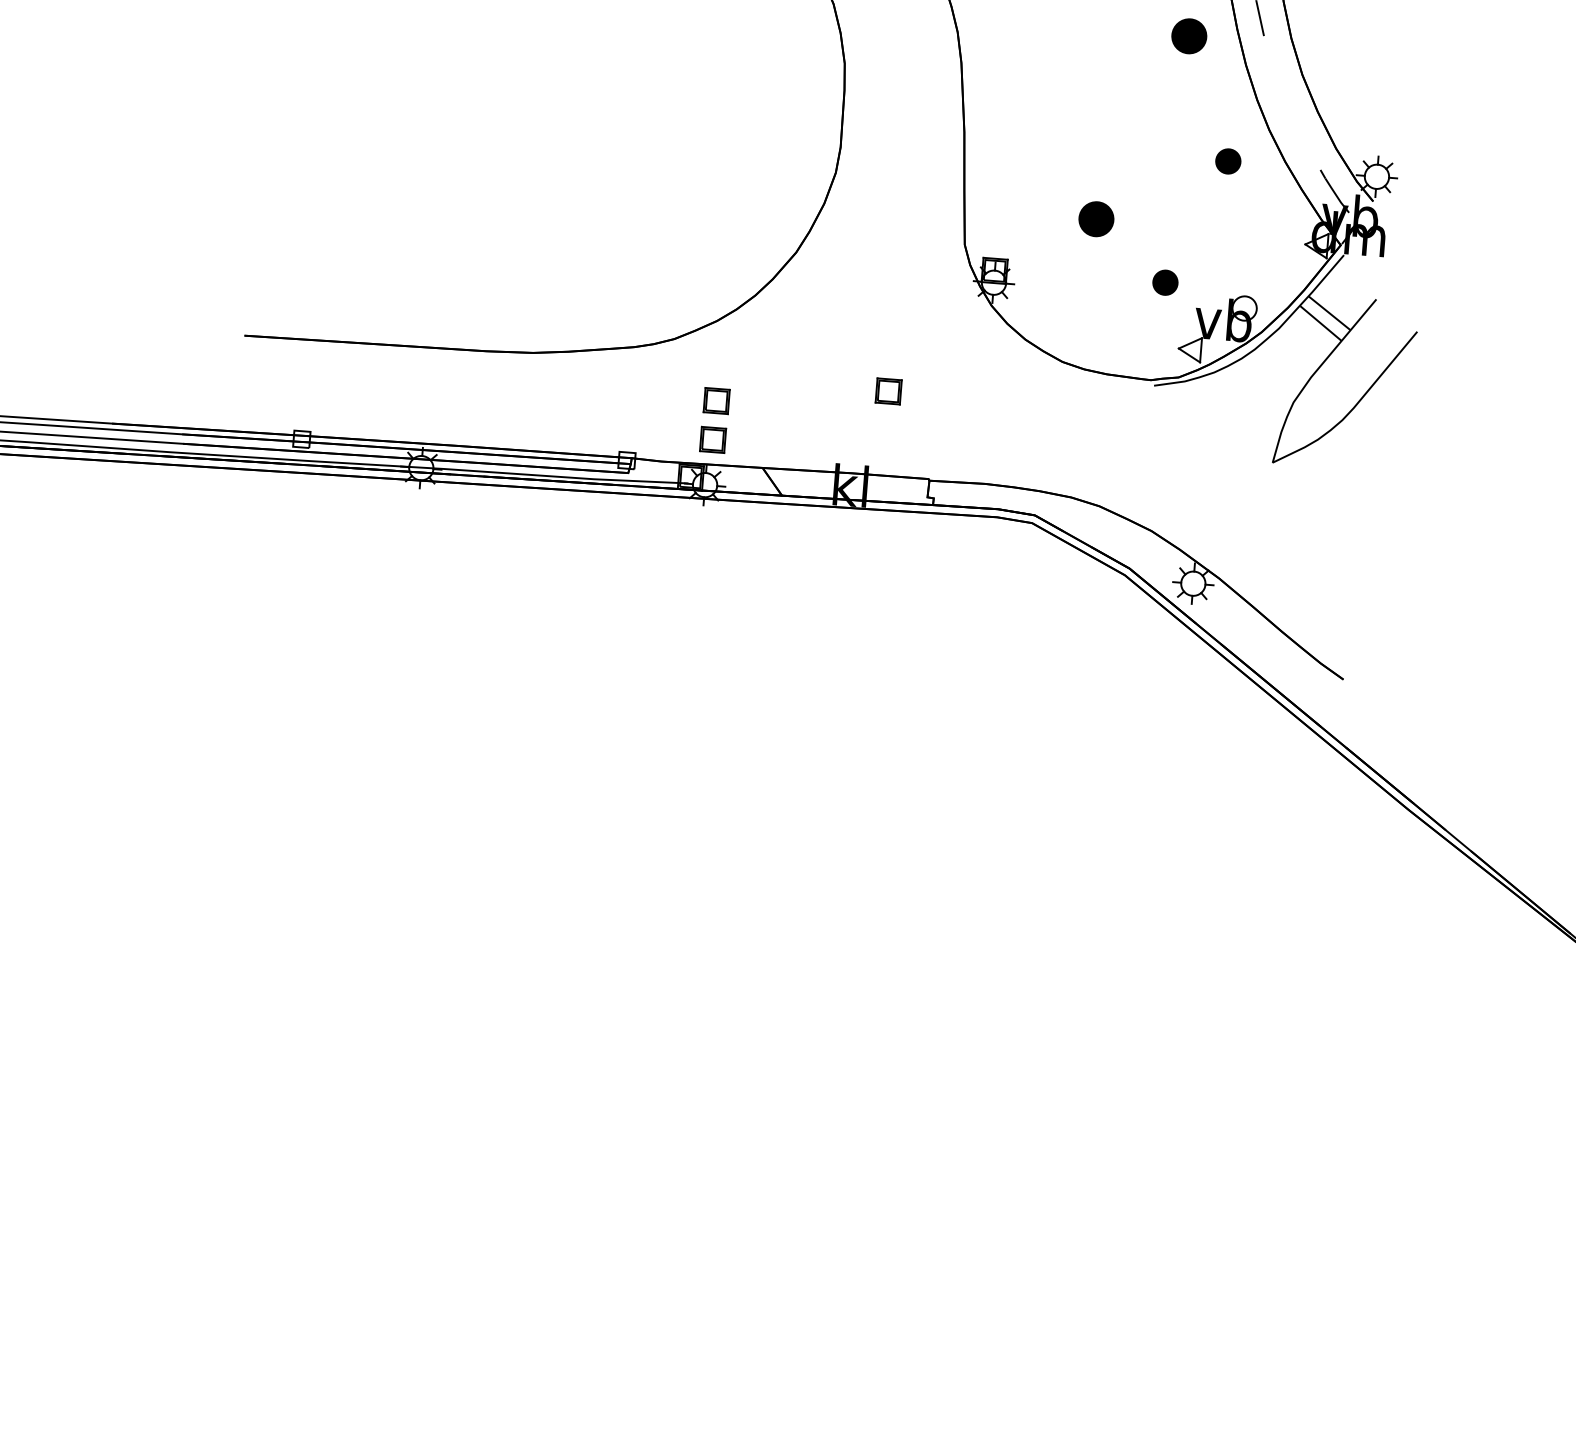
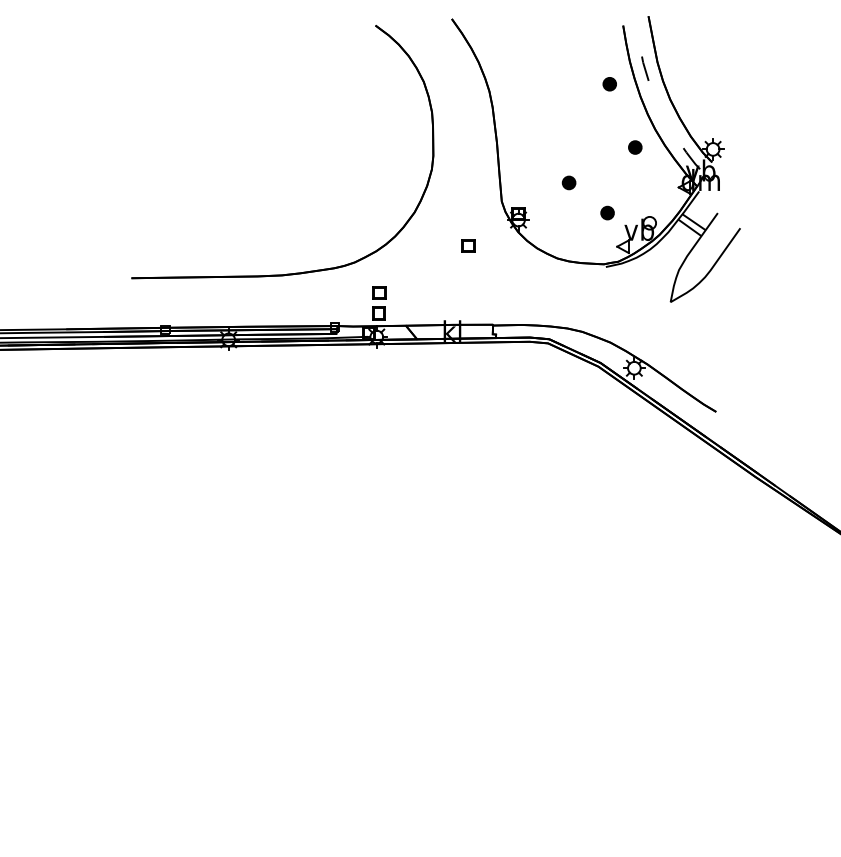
part: (1188, 36) -> (609, 84), size x0.71
part: (1095, 218) -> (568, 182), size x0.71
part: (889, 390) -> (468, 245), moved

